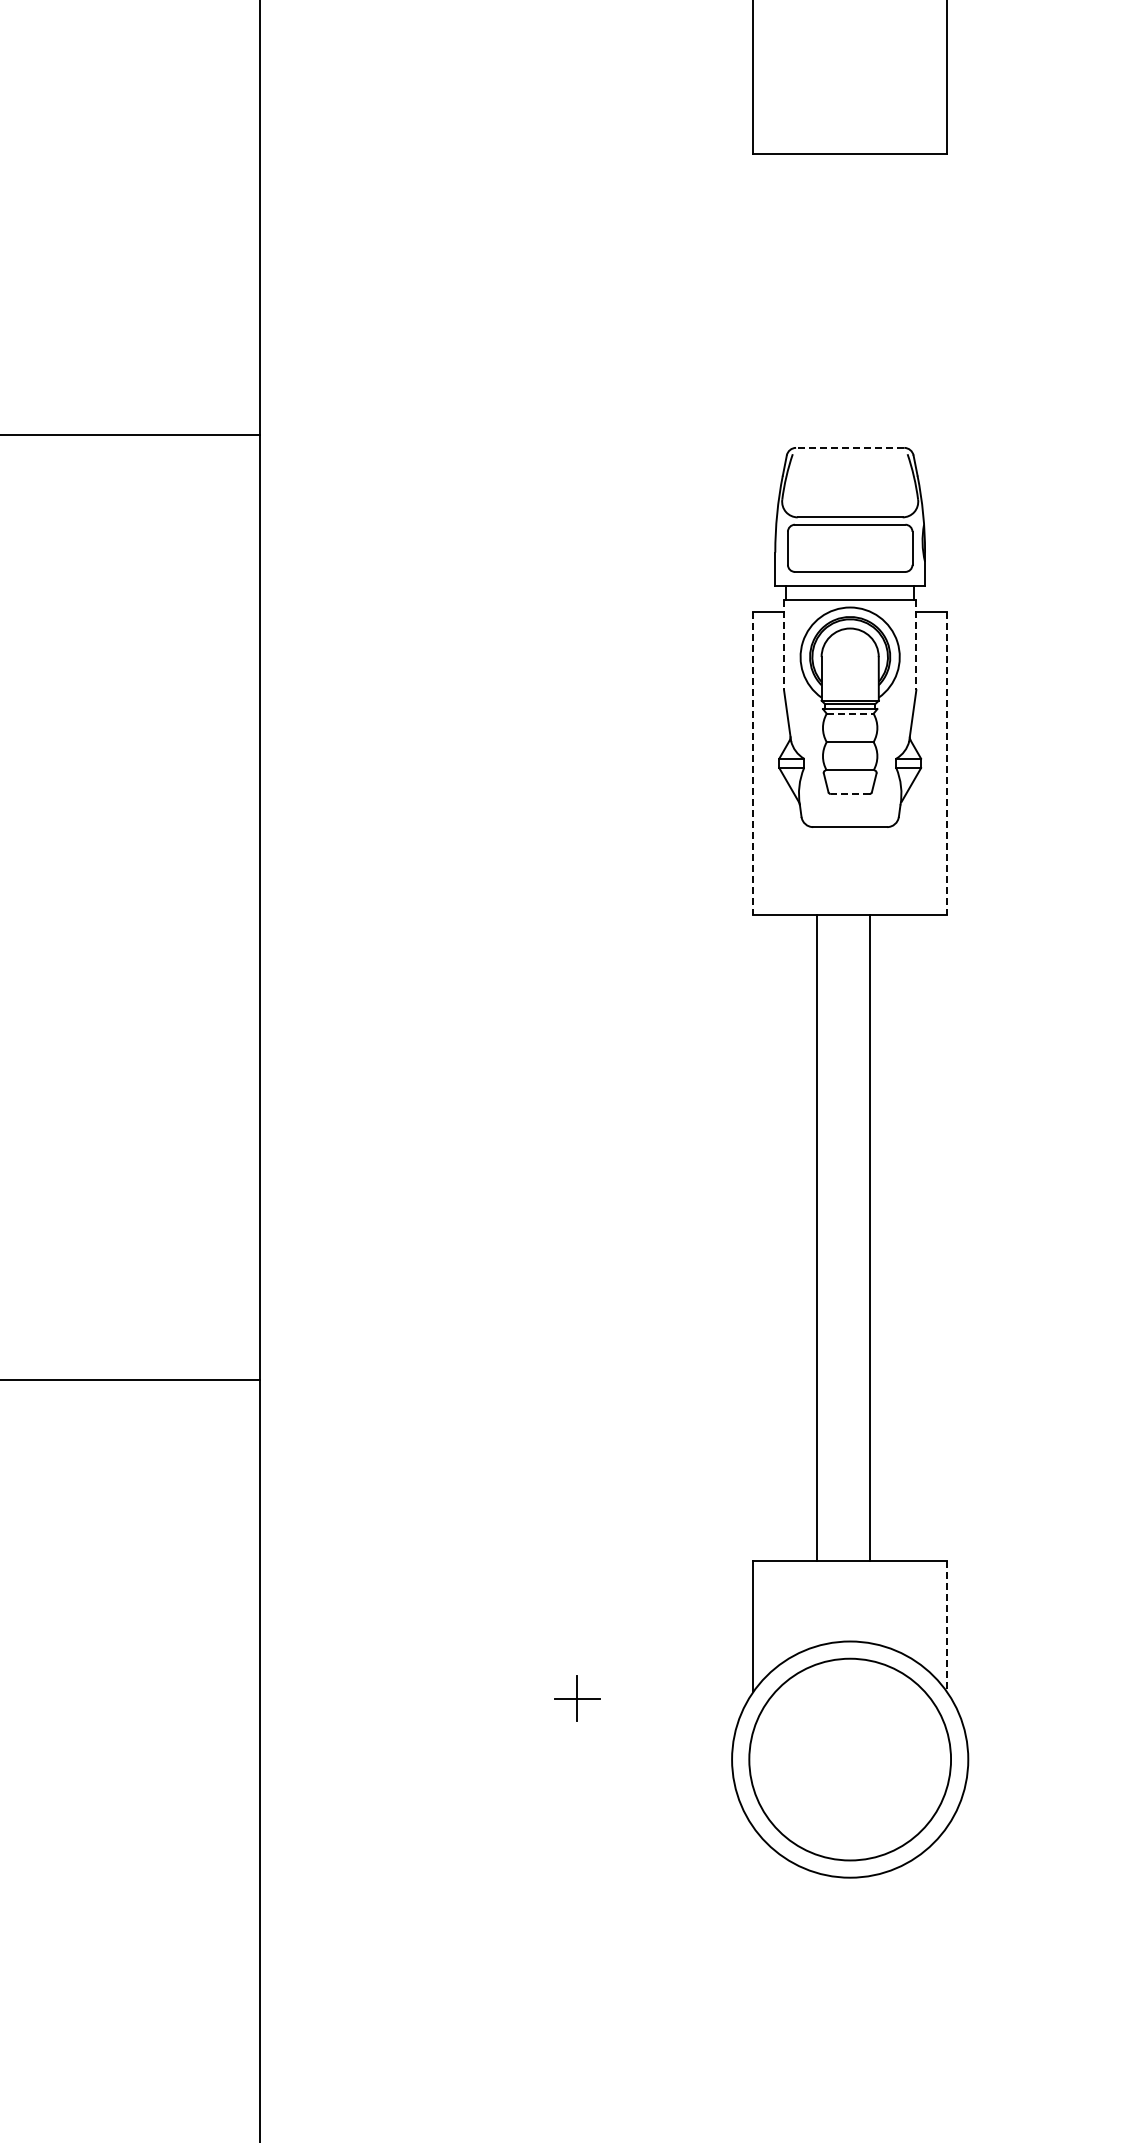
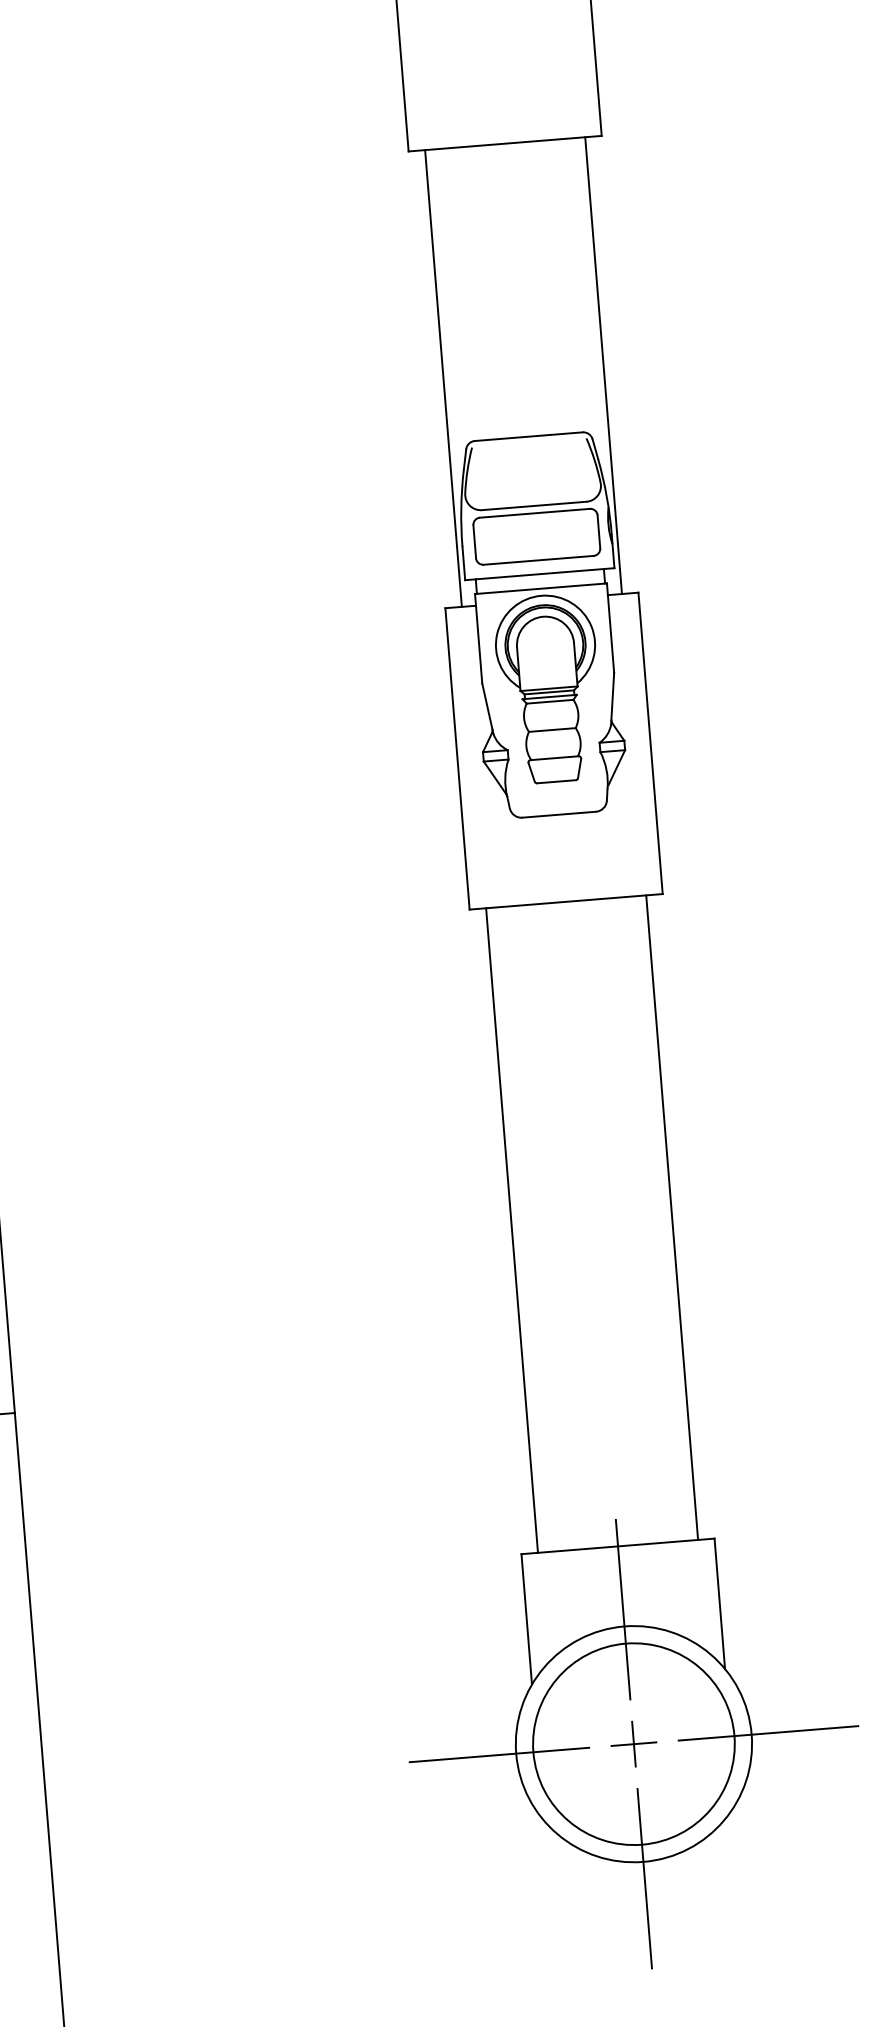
line: (769, 382) -> (443, 377), added
line: (930, 382) -> (603, 365), added
line: (849, 447) -> (528, 436), dashed -> solid
line: (784, 645) -> (479, 638), dashed -> solid
line: (916, 645) -> (610, 628), dashed -> solid
line: (850, 713) -> (550, 701), dashed -> solid
line: (753, 763) -> (457, 759), dashed -> solid
line: (947, 763) -> (651, 743), dashed -> solid
line: (849, 794) -> (555, 782), dashed -> solid
line: (816, 1237) -> (511, 1230), moved
line: (869, 1237) -> (672, 1217), moved
line: (850, 1624) -> (623, 1609), added
line: (947, 1627) -> (720, 1604), dashed -> solid
part: (577, 1698) -> (634, 1744), moved
line: (715, 1759) -> (499, 1754), added
line: (985, 1759) -> (768, 1733), added
line: (850, 1894) -> (645, 1878), added

